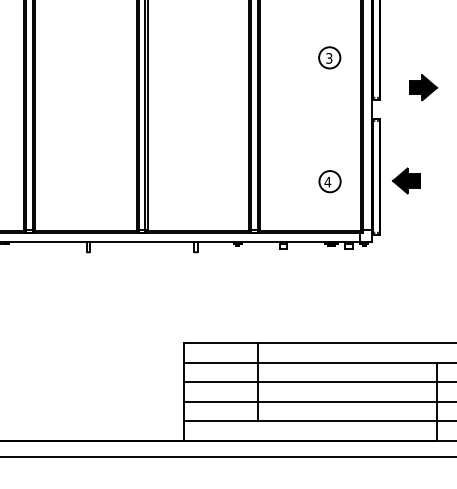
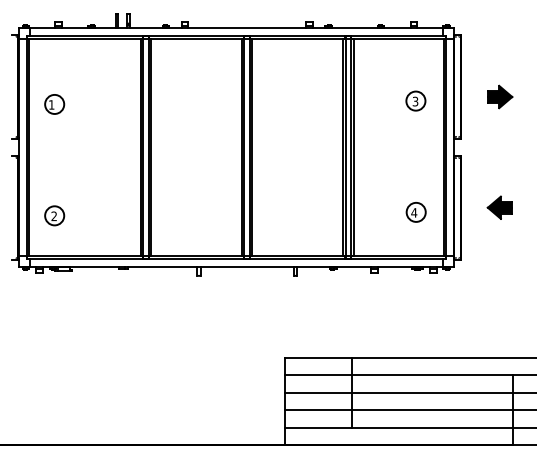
part: (423, 87) -> (500, 96), moved
part: (406, 180) -> (499, 207), moved

